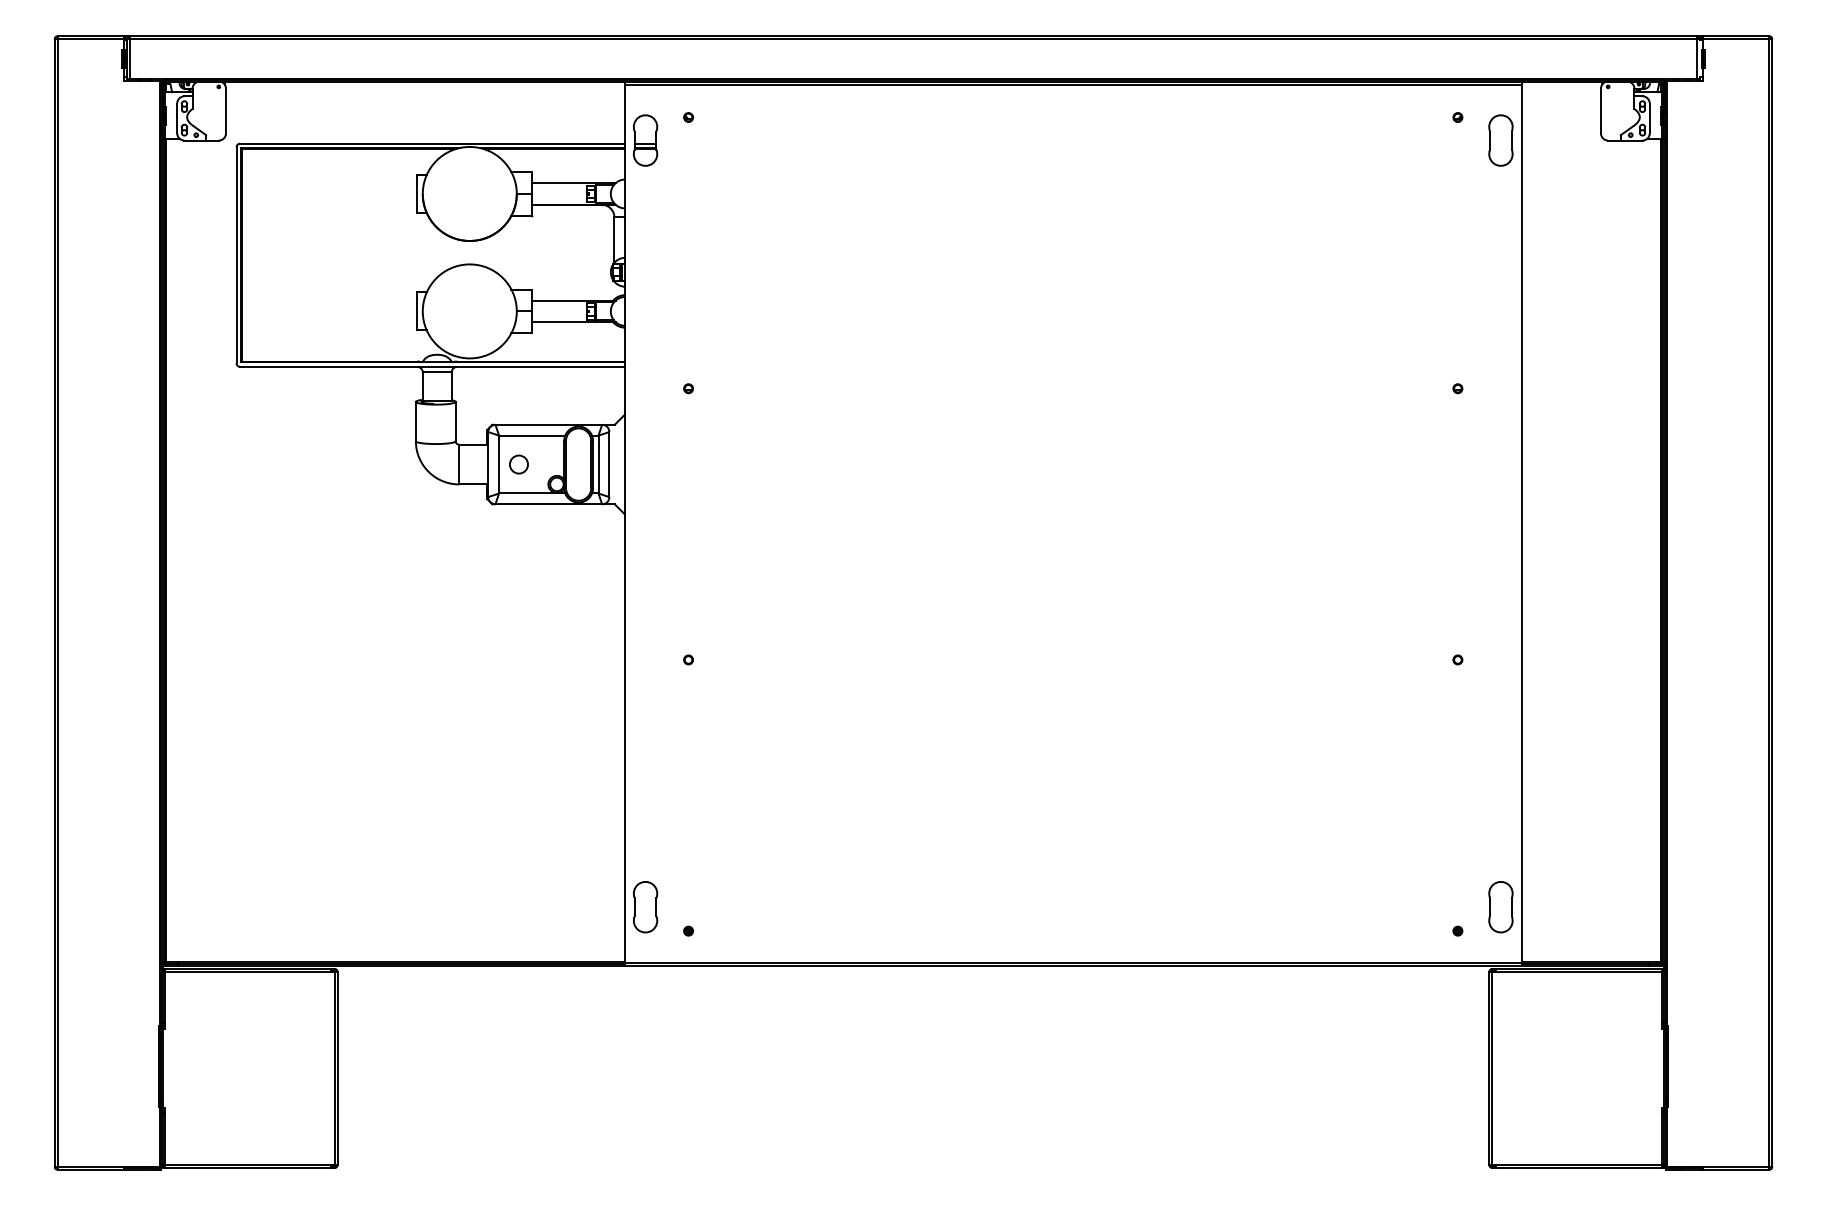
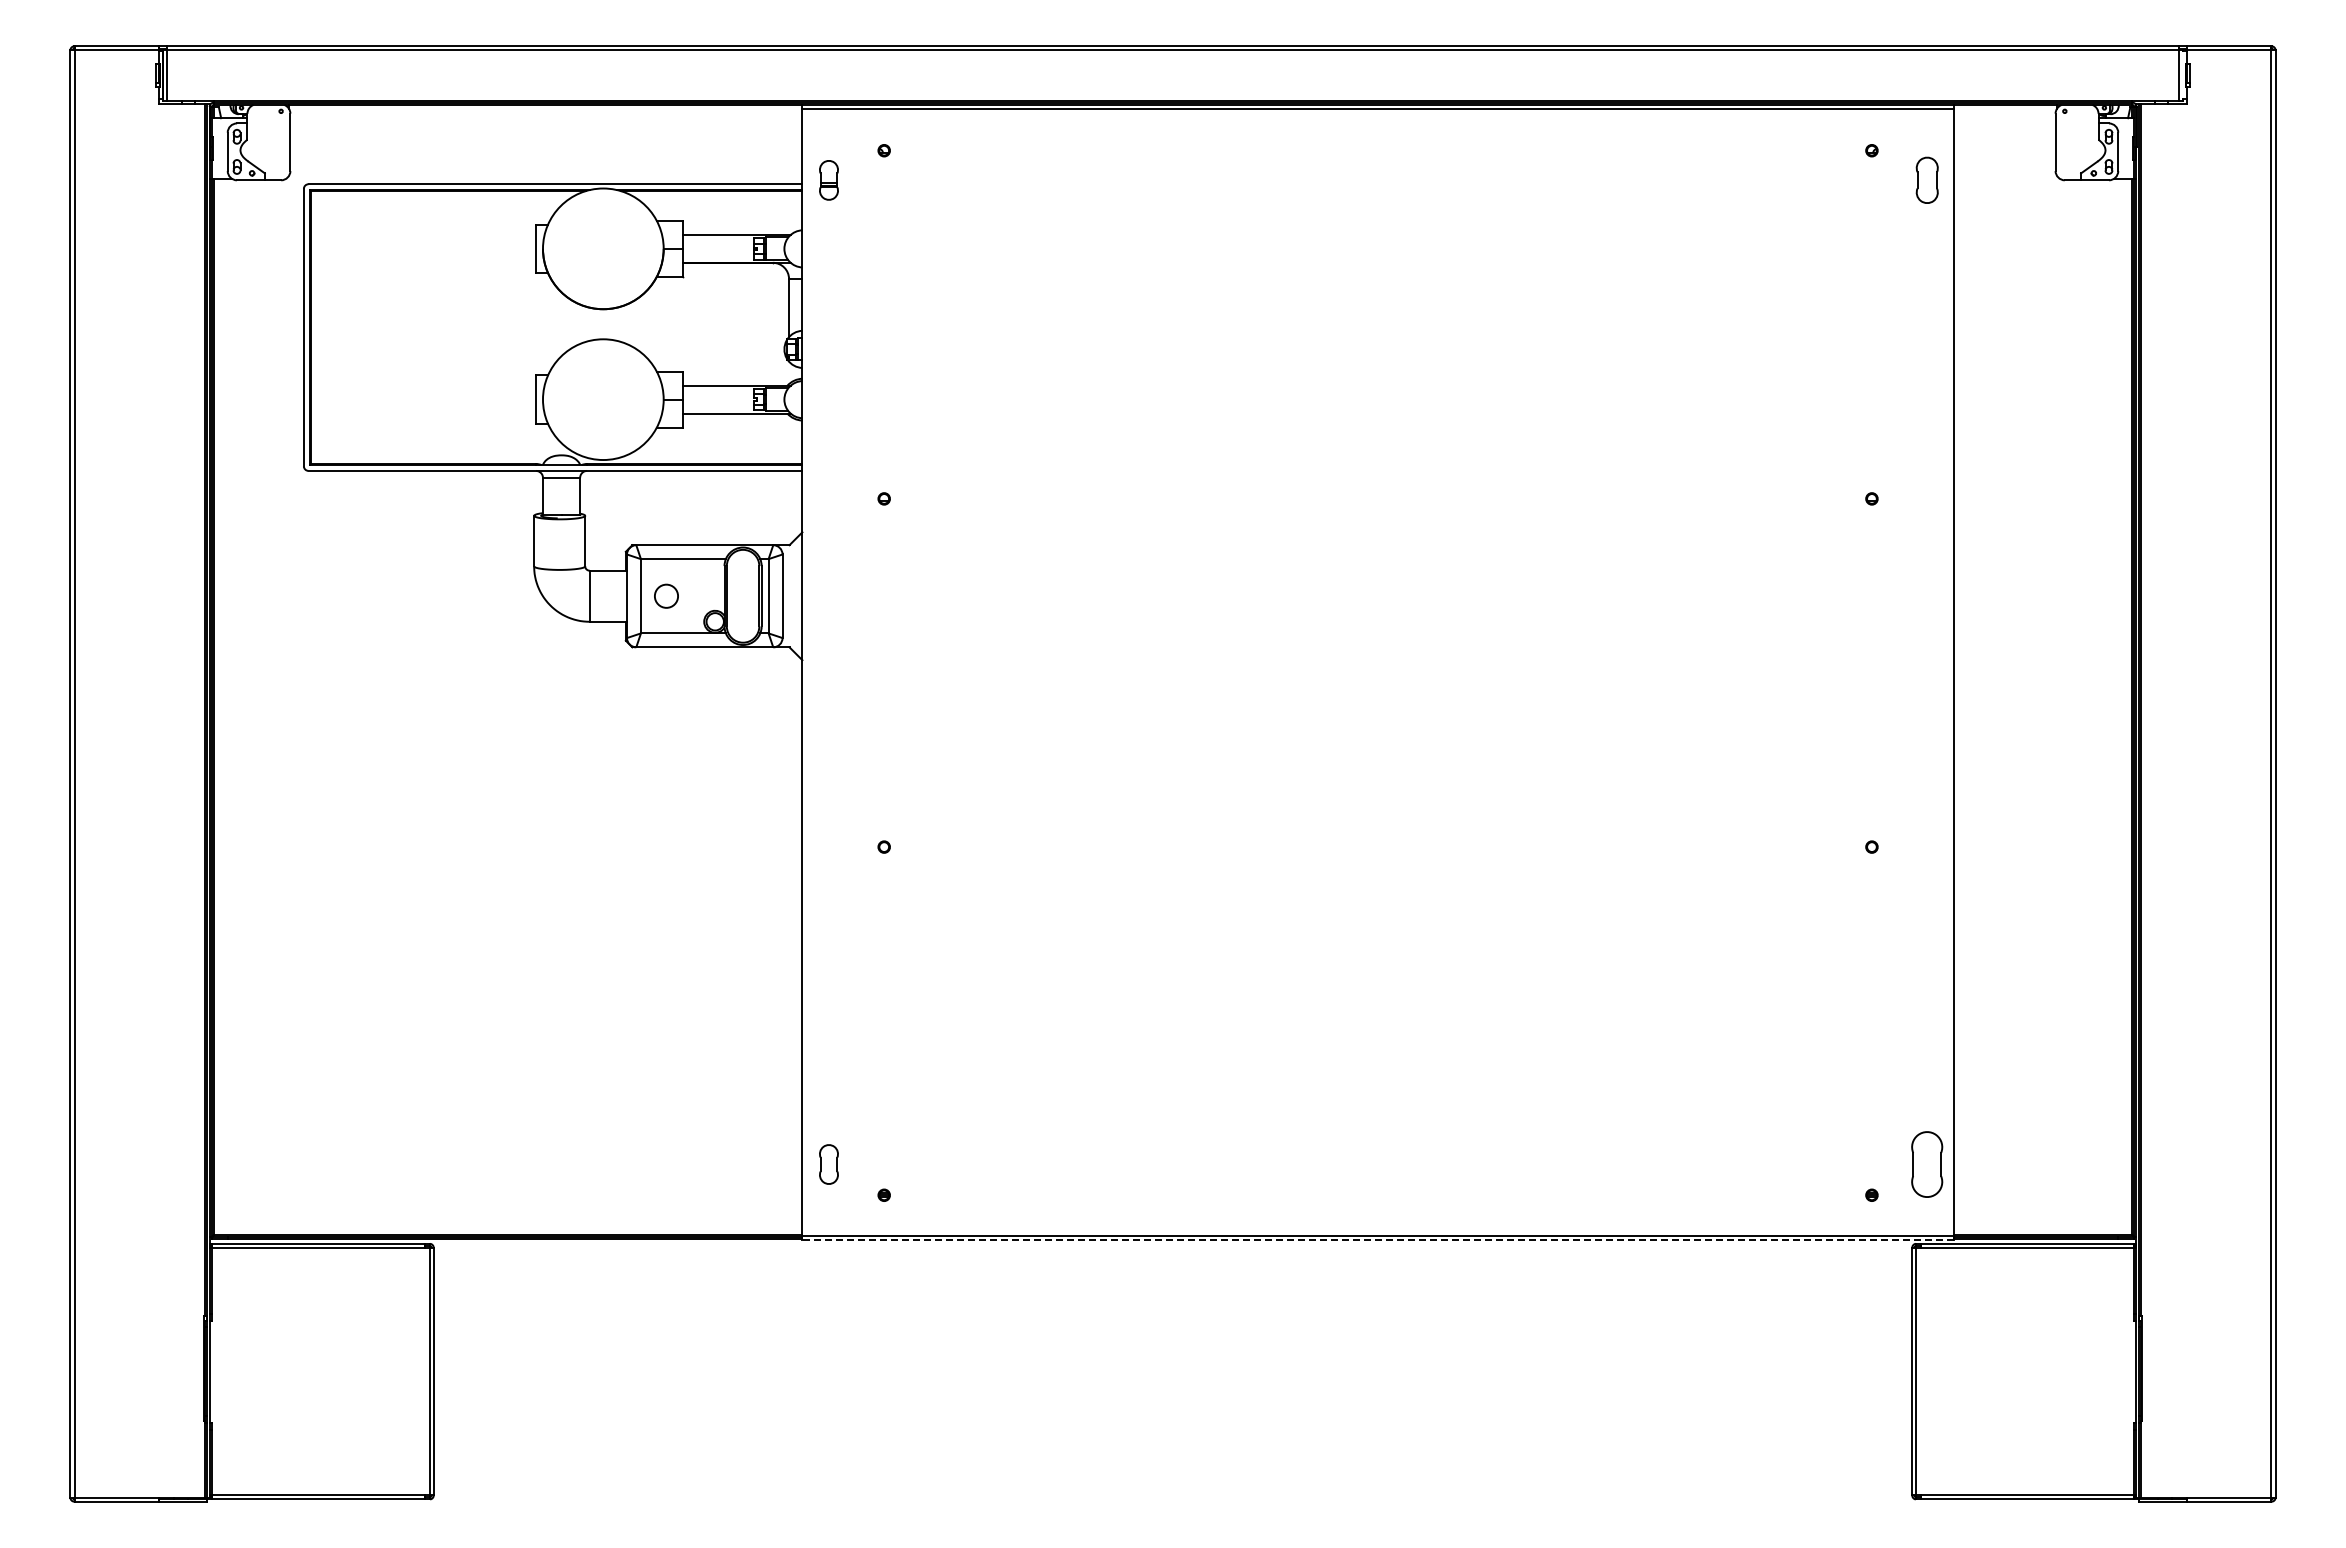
part: (645, 140) -> (828, 180), size x0.6
part: (1501, 140) -> (1927, 180), size x0.7
part: (645, 907) -> (828, 1164), size x0.6
line: (1073, 966) -> (1378, 1240), solid -> dashed

